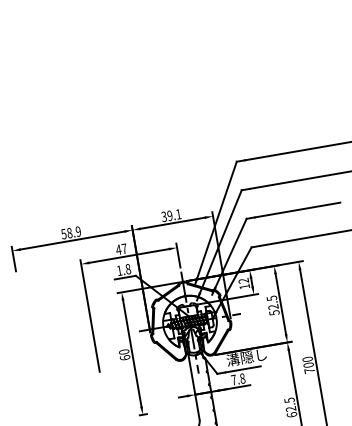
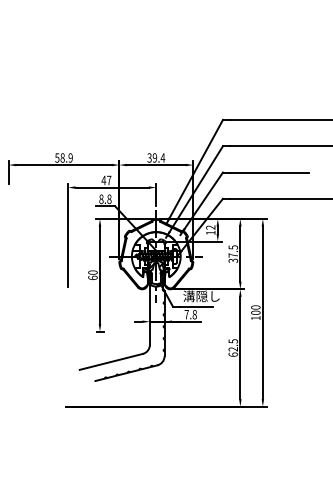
text: (178, 213) -> (162, 157), 39.1 -> 39.4
text: (119, 270) -> (101, 199), 1.8 -> 8.8
text: (272, 309) -> (232, 257), 52.5 -> 37.5
text: (309, 371) -> (255, 318), 700 -> 100

